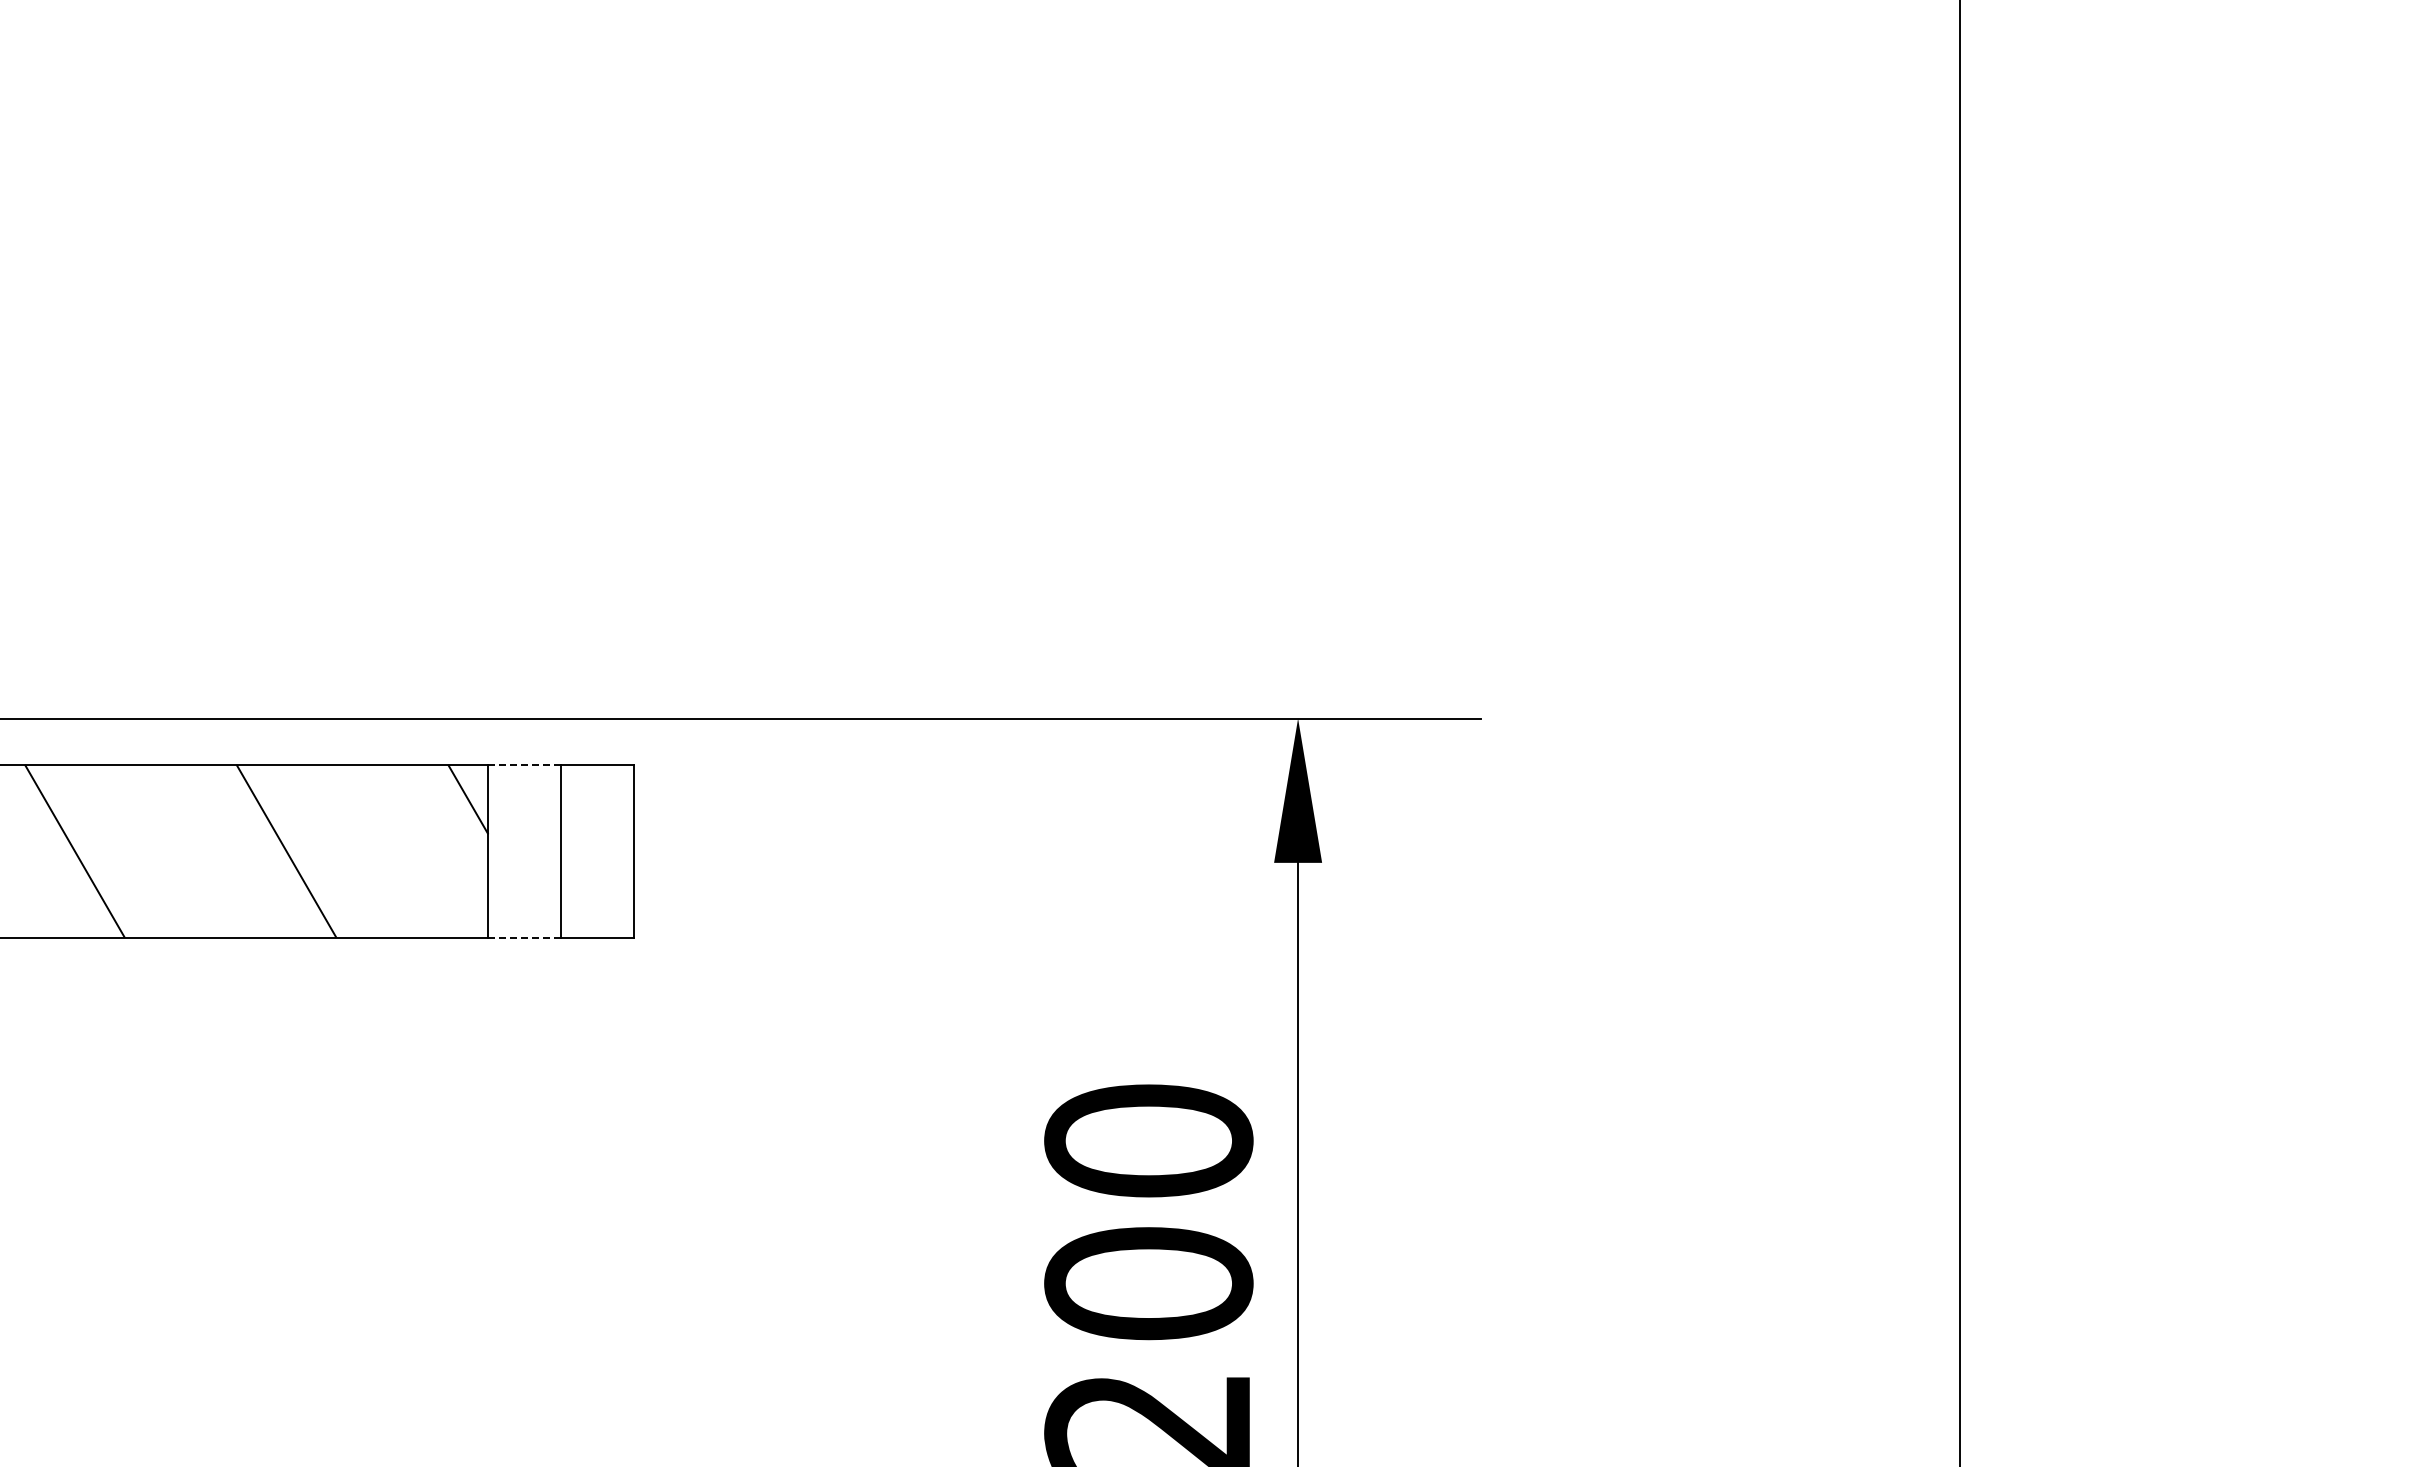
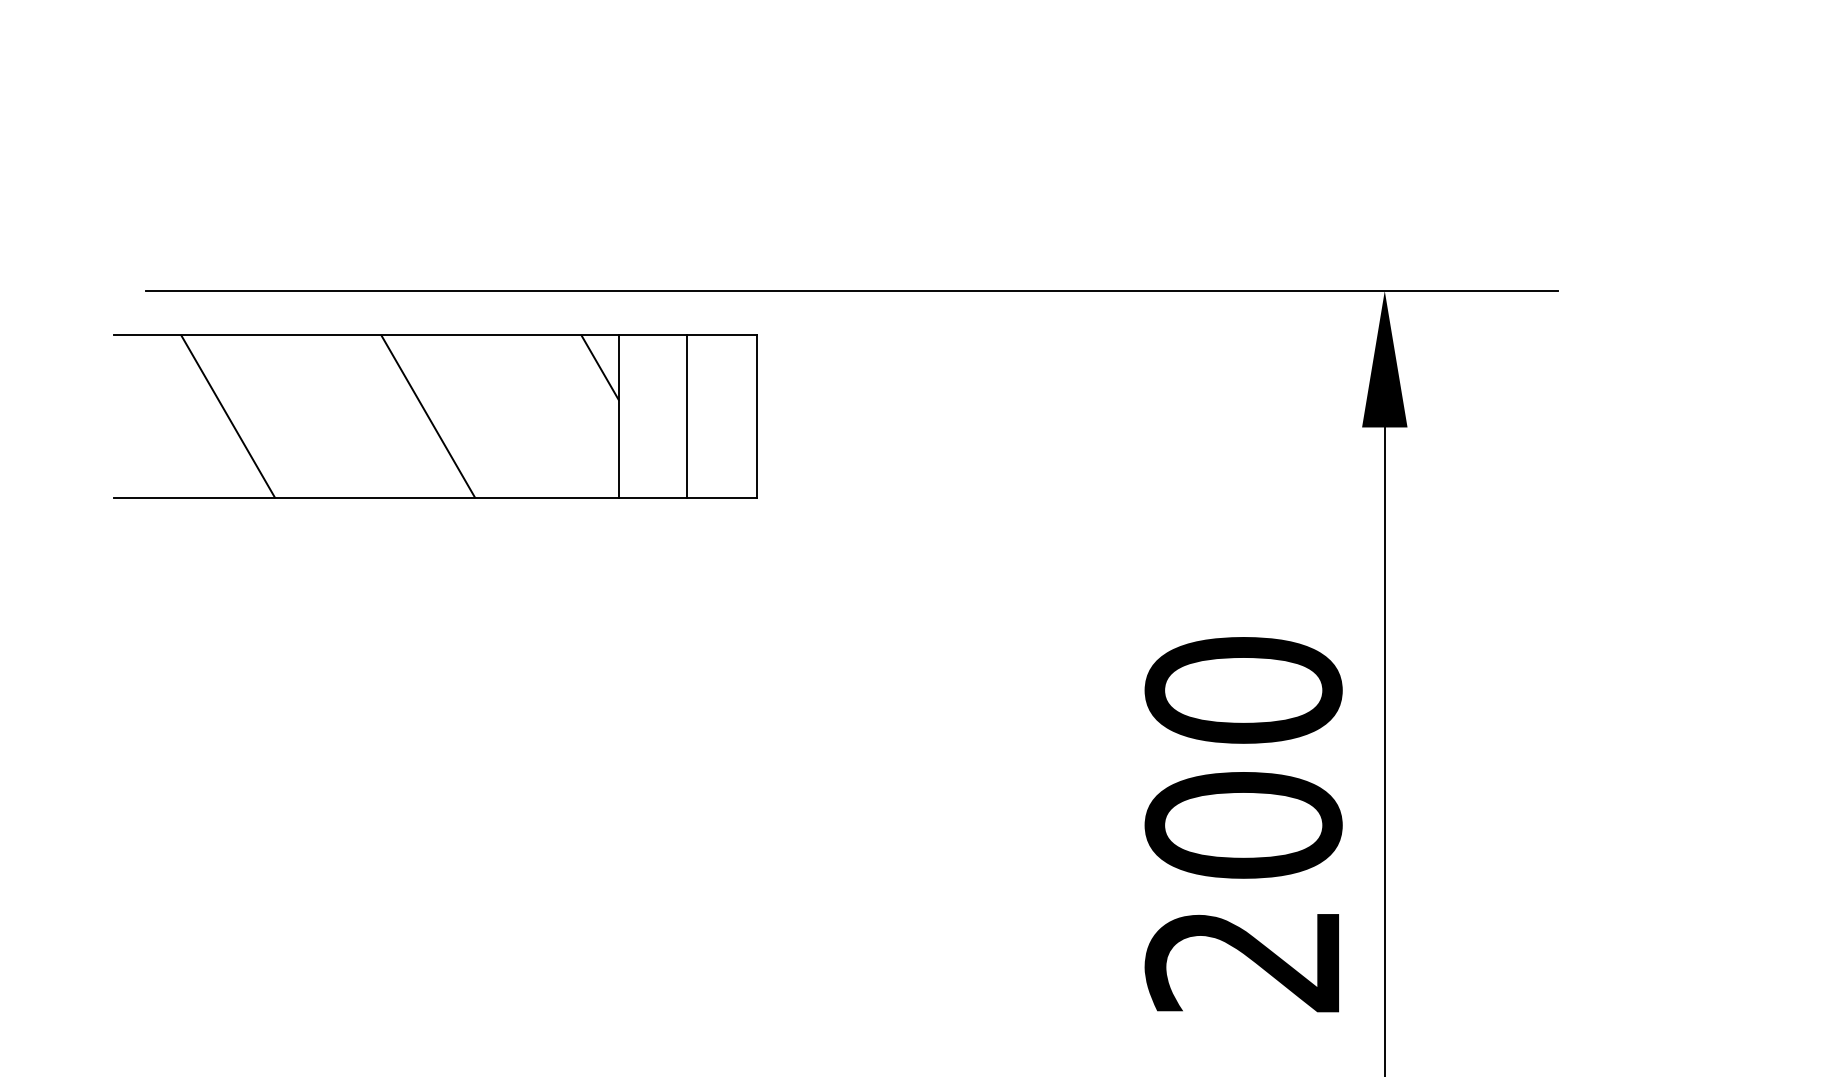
line: (525, 764) -> (654, 334), dashed -> solid
line: (524, 937) -> (653, 498), dashed -> solid

